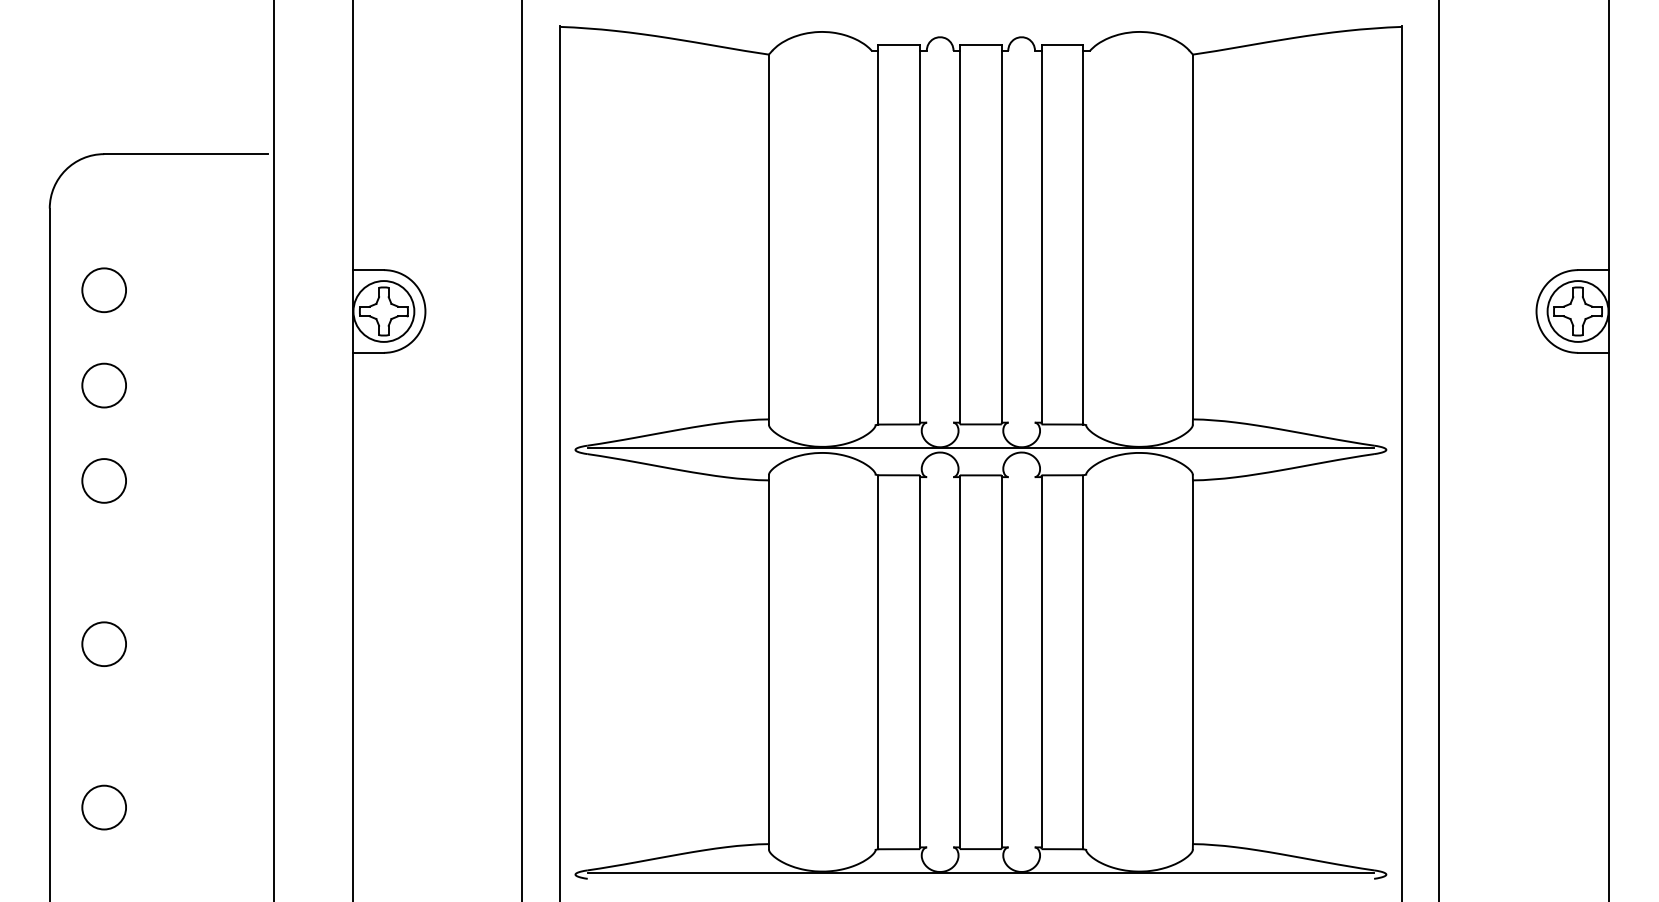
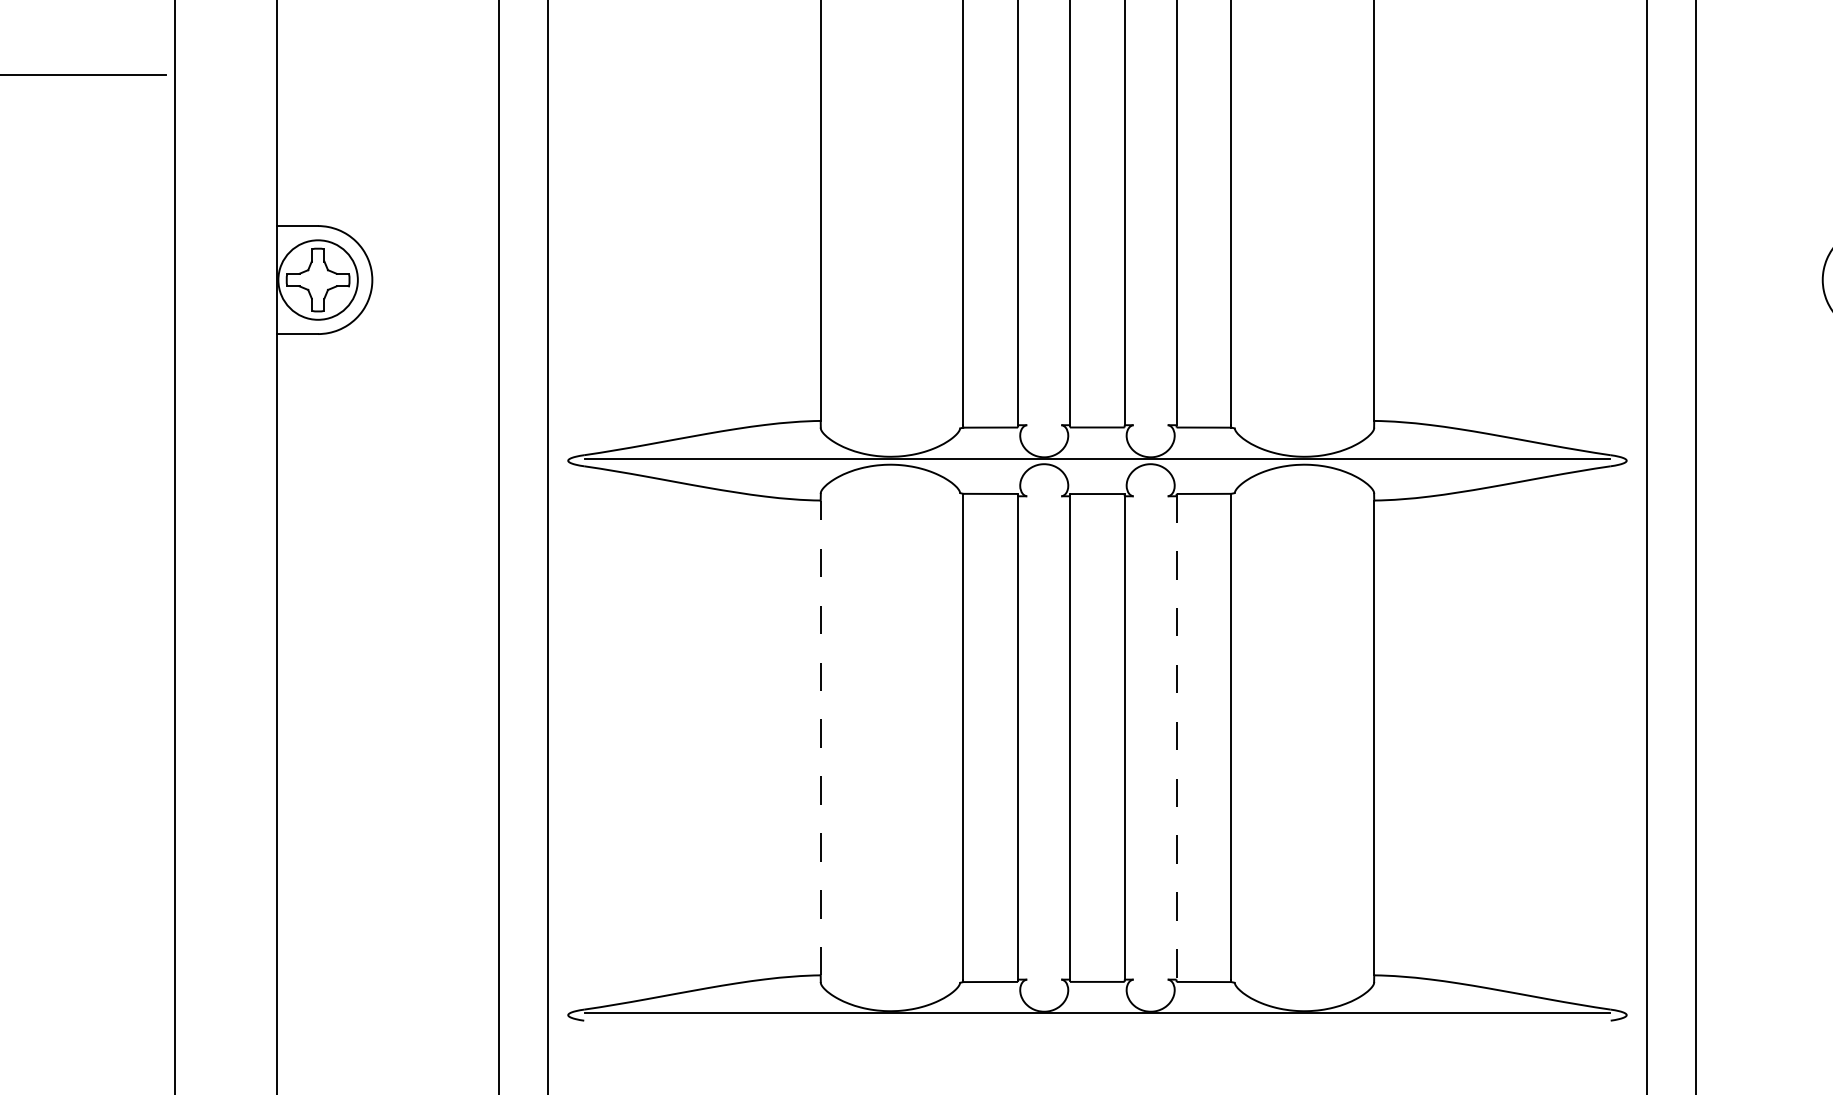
line: (1041, 661) -> (1176, 736), solid -> dashed
line: (768, 662) -> (820, 738), solid -> dashed

